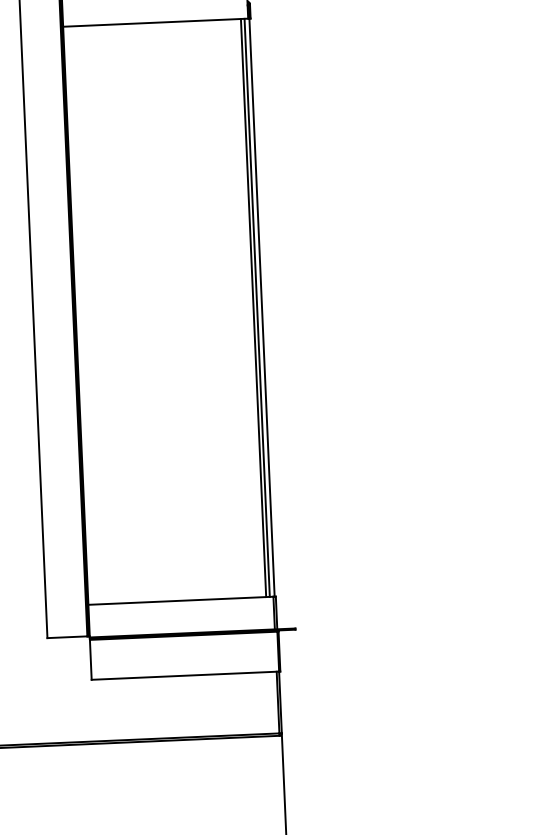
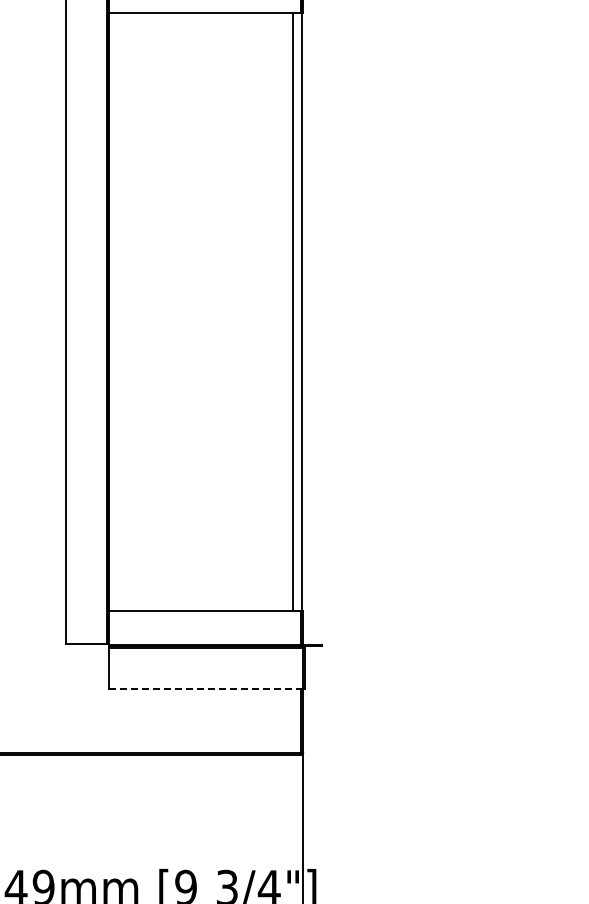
line: (257, 308) -> (297, 312), removed
line: (185, 675) -> (206, 688), solid -> dashed

